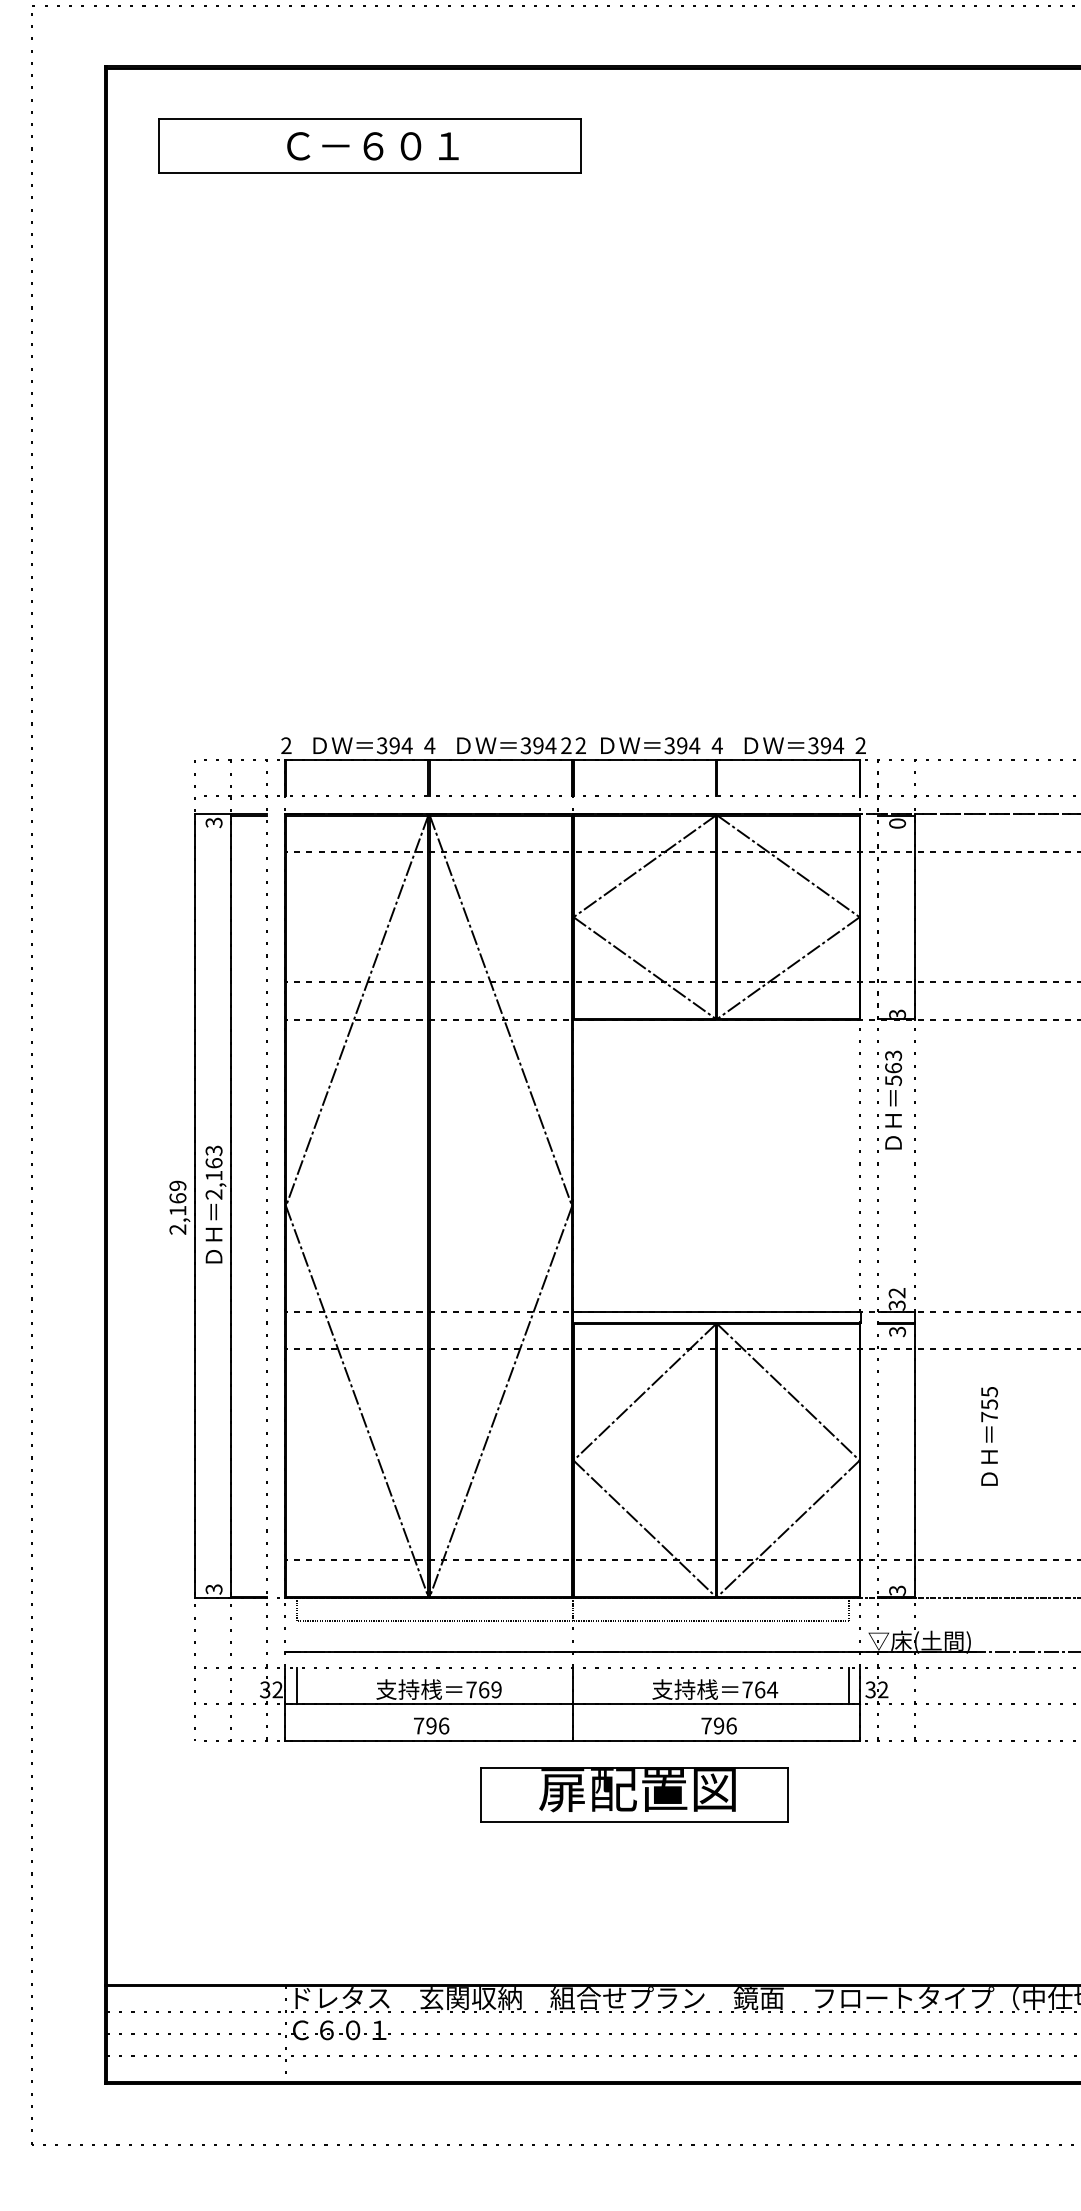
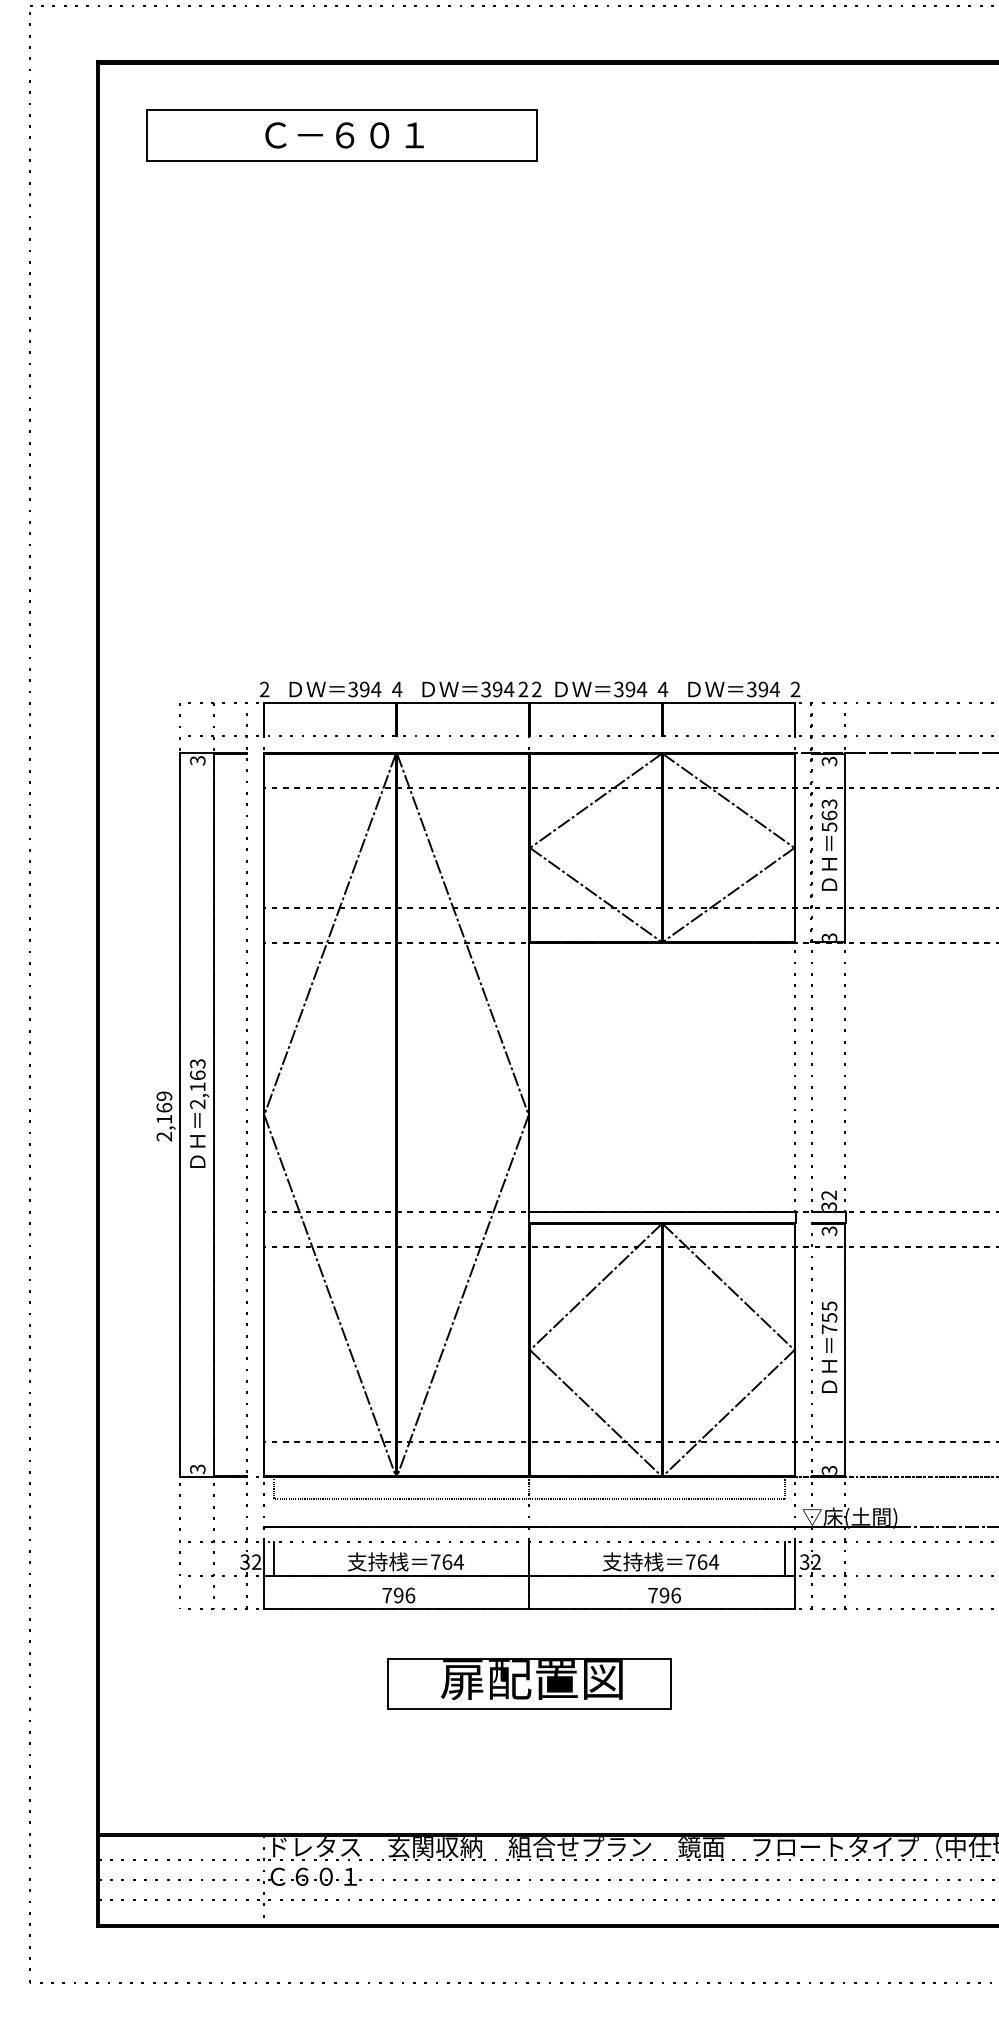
text: (897, 823) -> (829, 761), 0 -> 3
text: (893, 1099) -> (829, 844), moved
text: (989, 1436) -> (829, 1347), moved
text: (496, 1689) -> (458, 1561), 769 -> 764
part: (634, 1794) -> (529, 1683), moved

